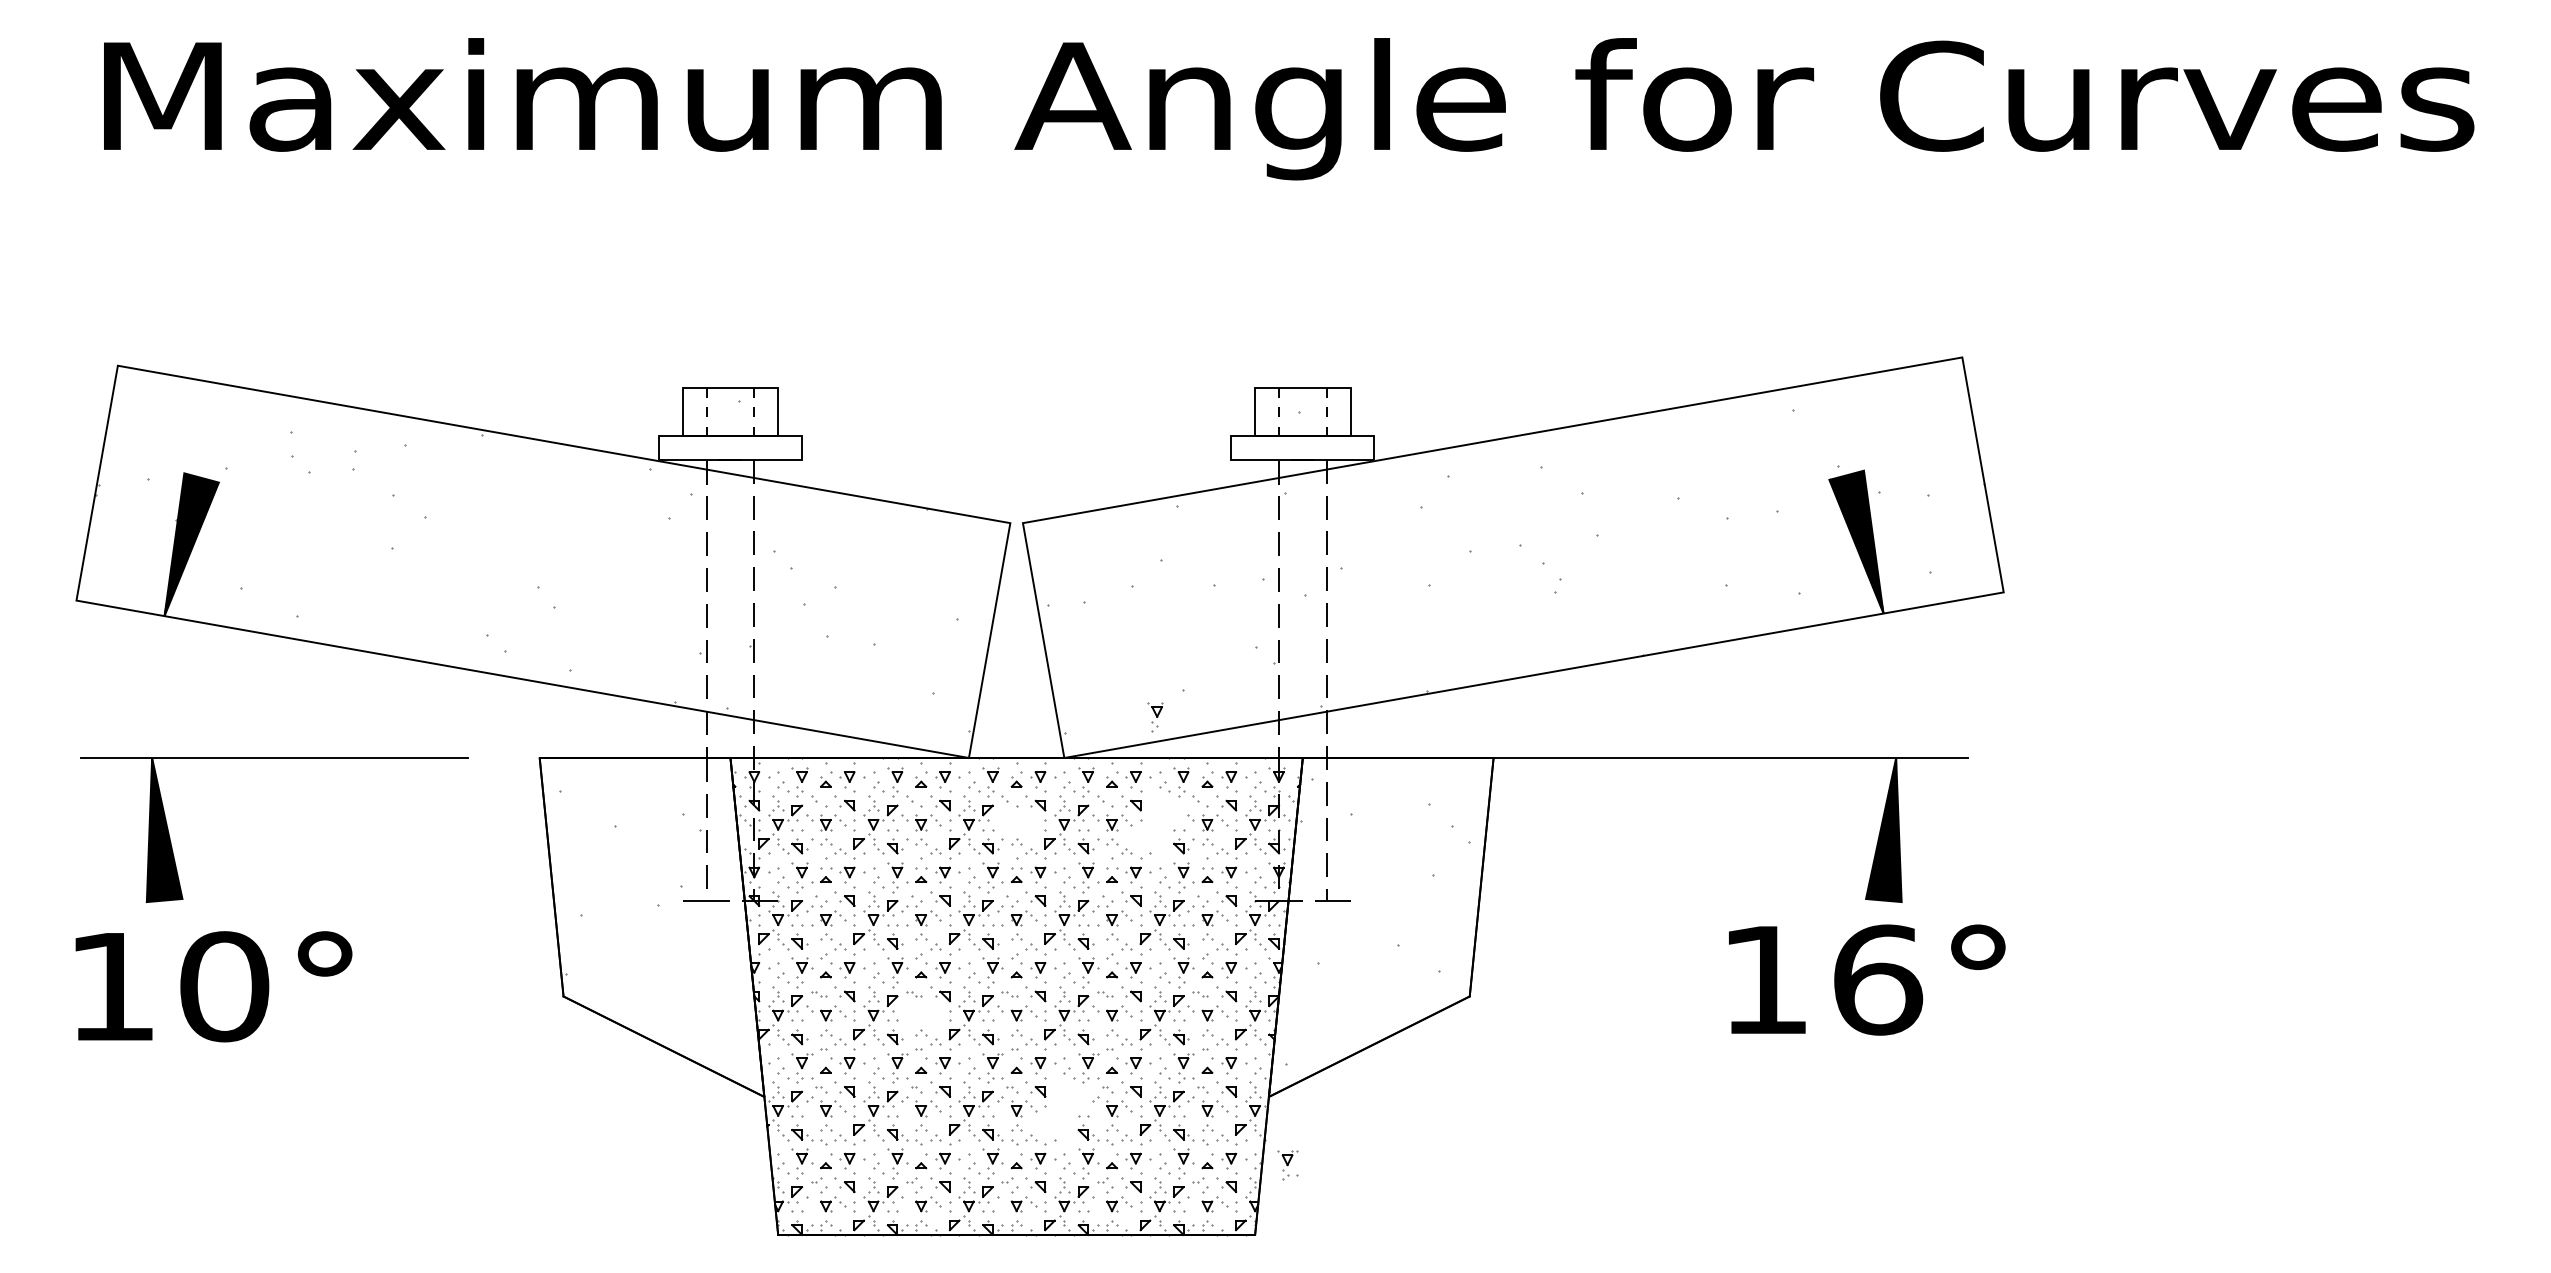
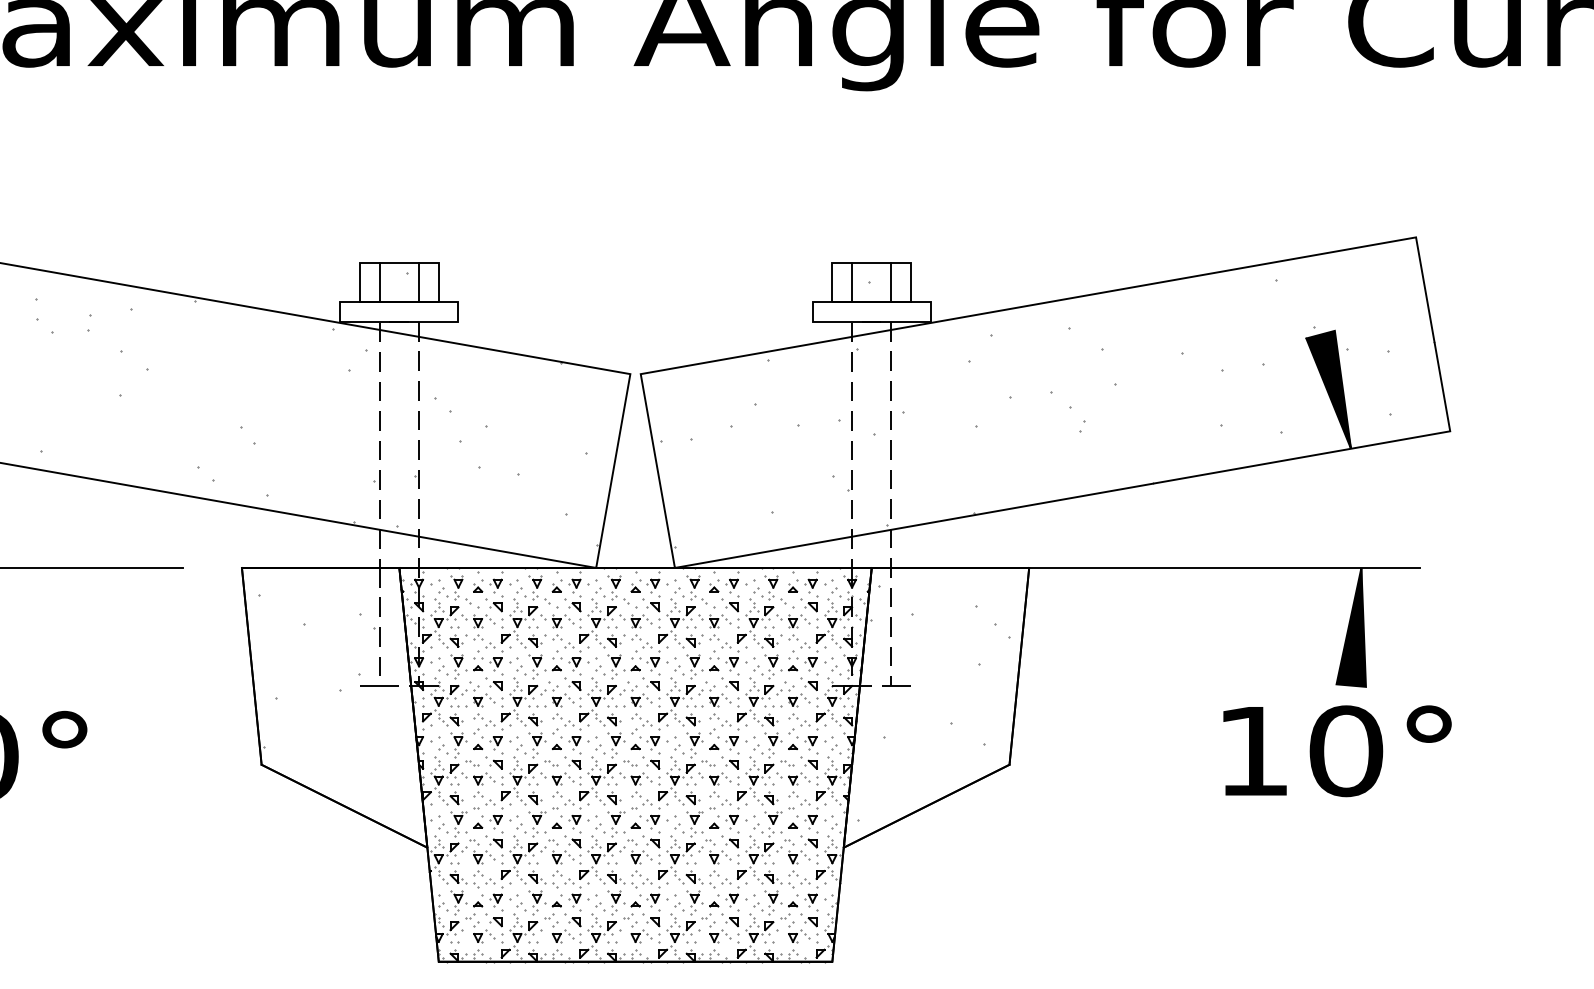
line: (706, 412) -> (379, 282), dashed -> solid
line: (754, 412) -> (419, 282), dashed -> solid
line: (1278, 412) -> (851, 282), dashed -> solid
line: (1326, 412) -> (891, 282), dashed -> solid
part: (1155, 717) -> (750, 534), removed
part: (1017, 822) -> (636, 621), added
part: (1161, 824) -> (755, 622), added
text: (1878, 979) -> (1346, 750), 16° -> 10°
part: (921, 1013) -> (557, 778), added
part: (1066, 1111) -> (676, 859), added
part: (1287, 1165) -> (859, 904), removed

